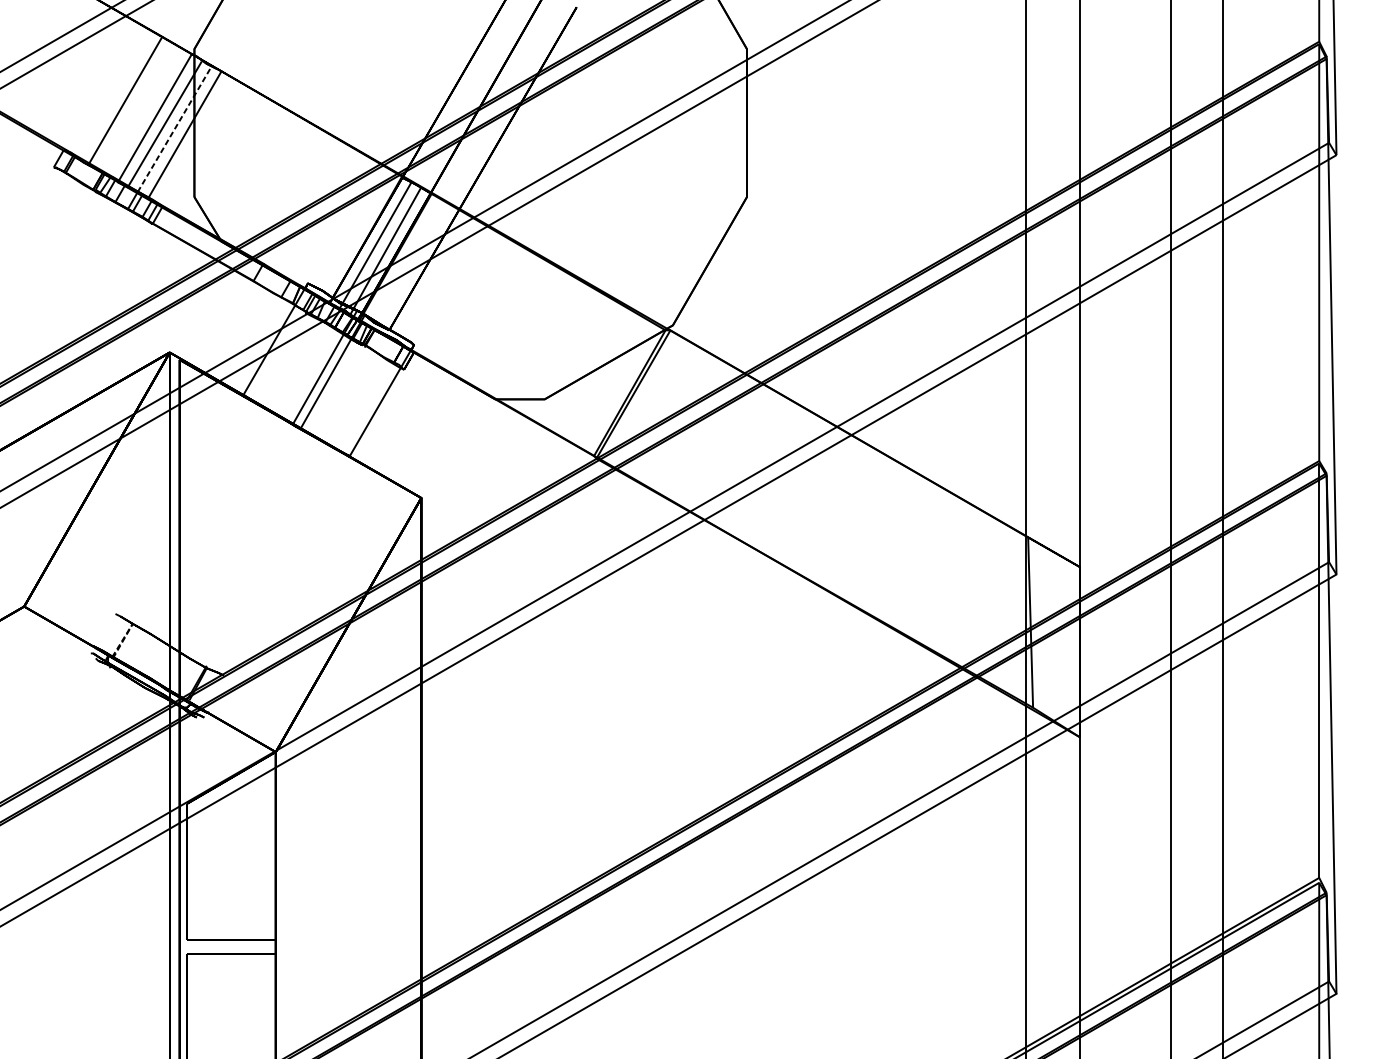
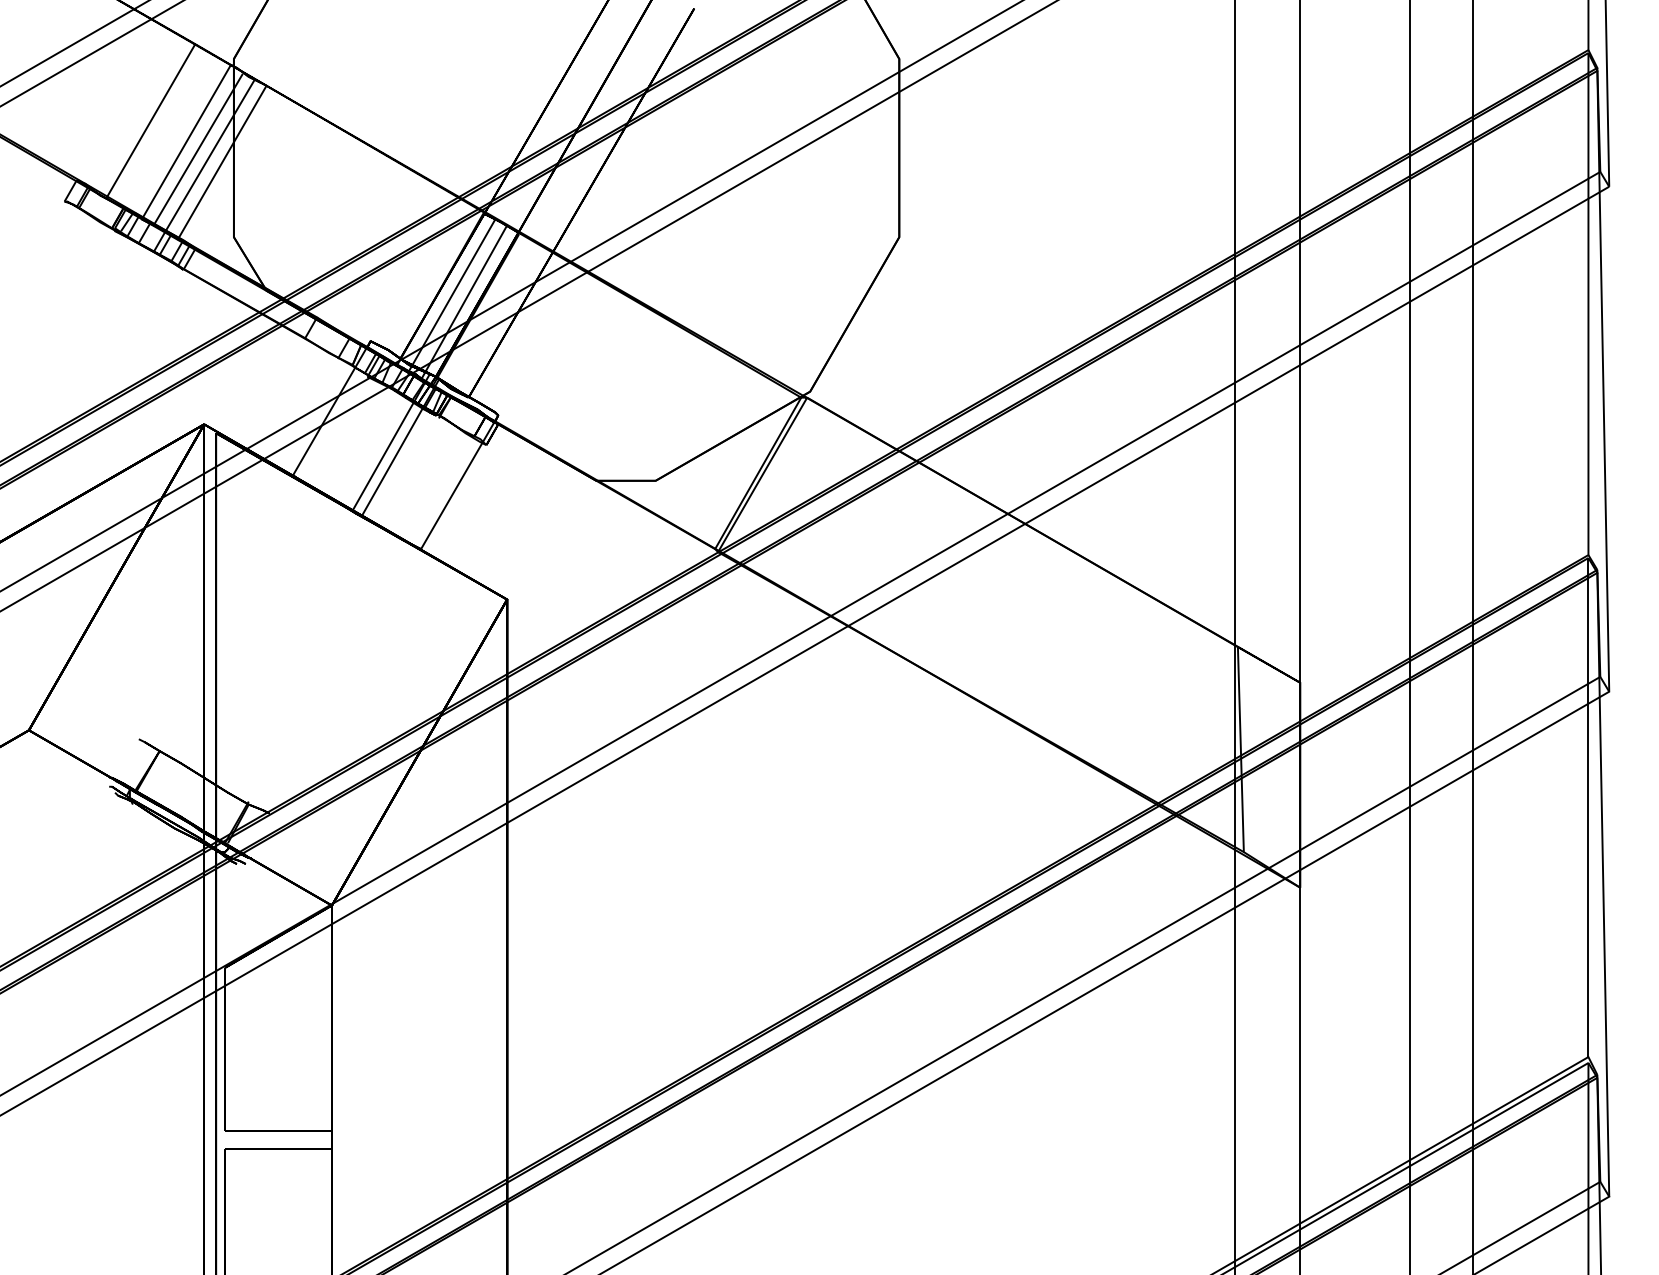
line: (174, 129) -> (210, 155), dashed -> solid
line: (132, 624) -> (159, 751), dashed -> solid

